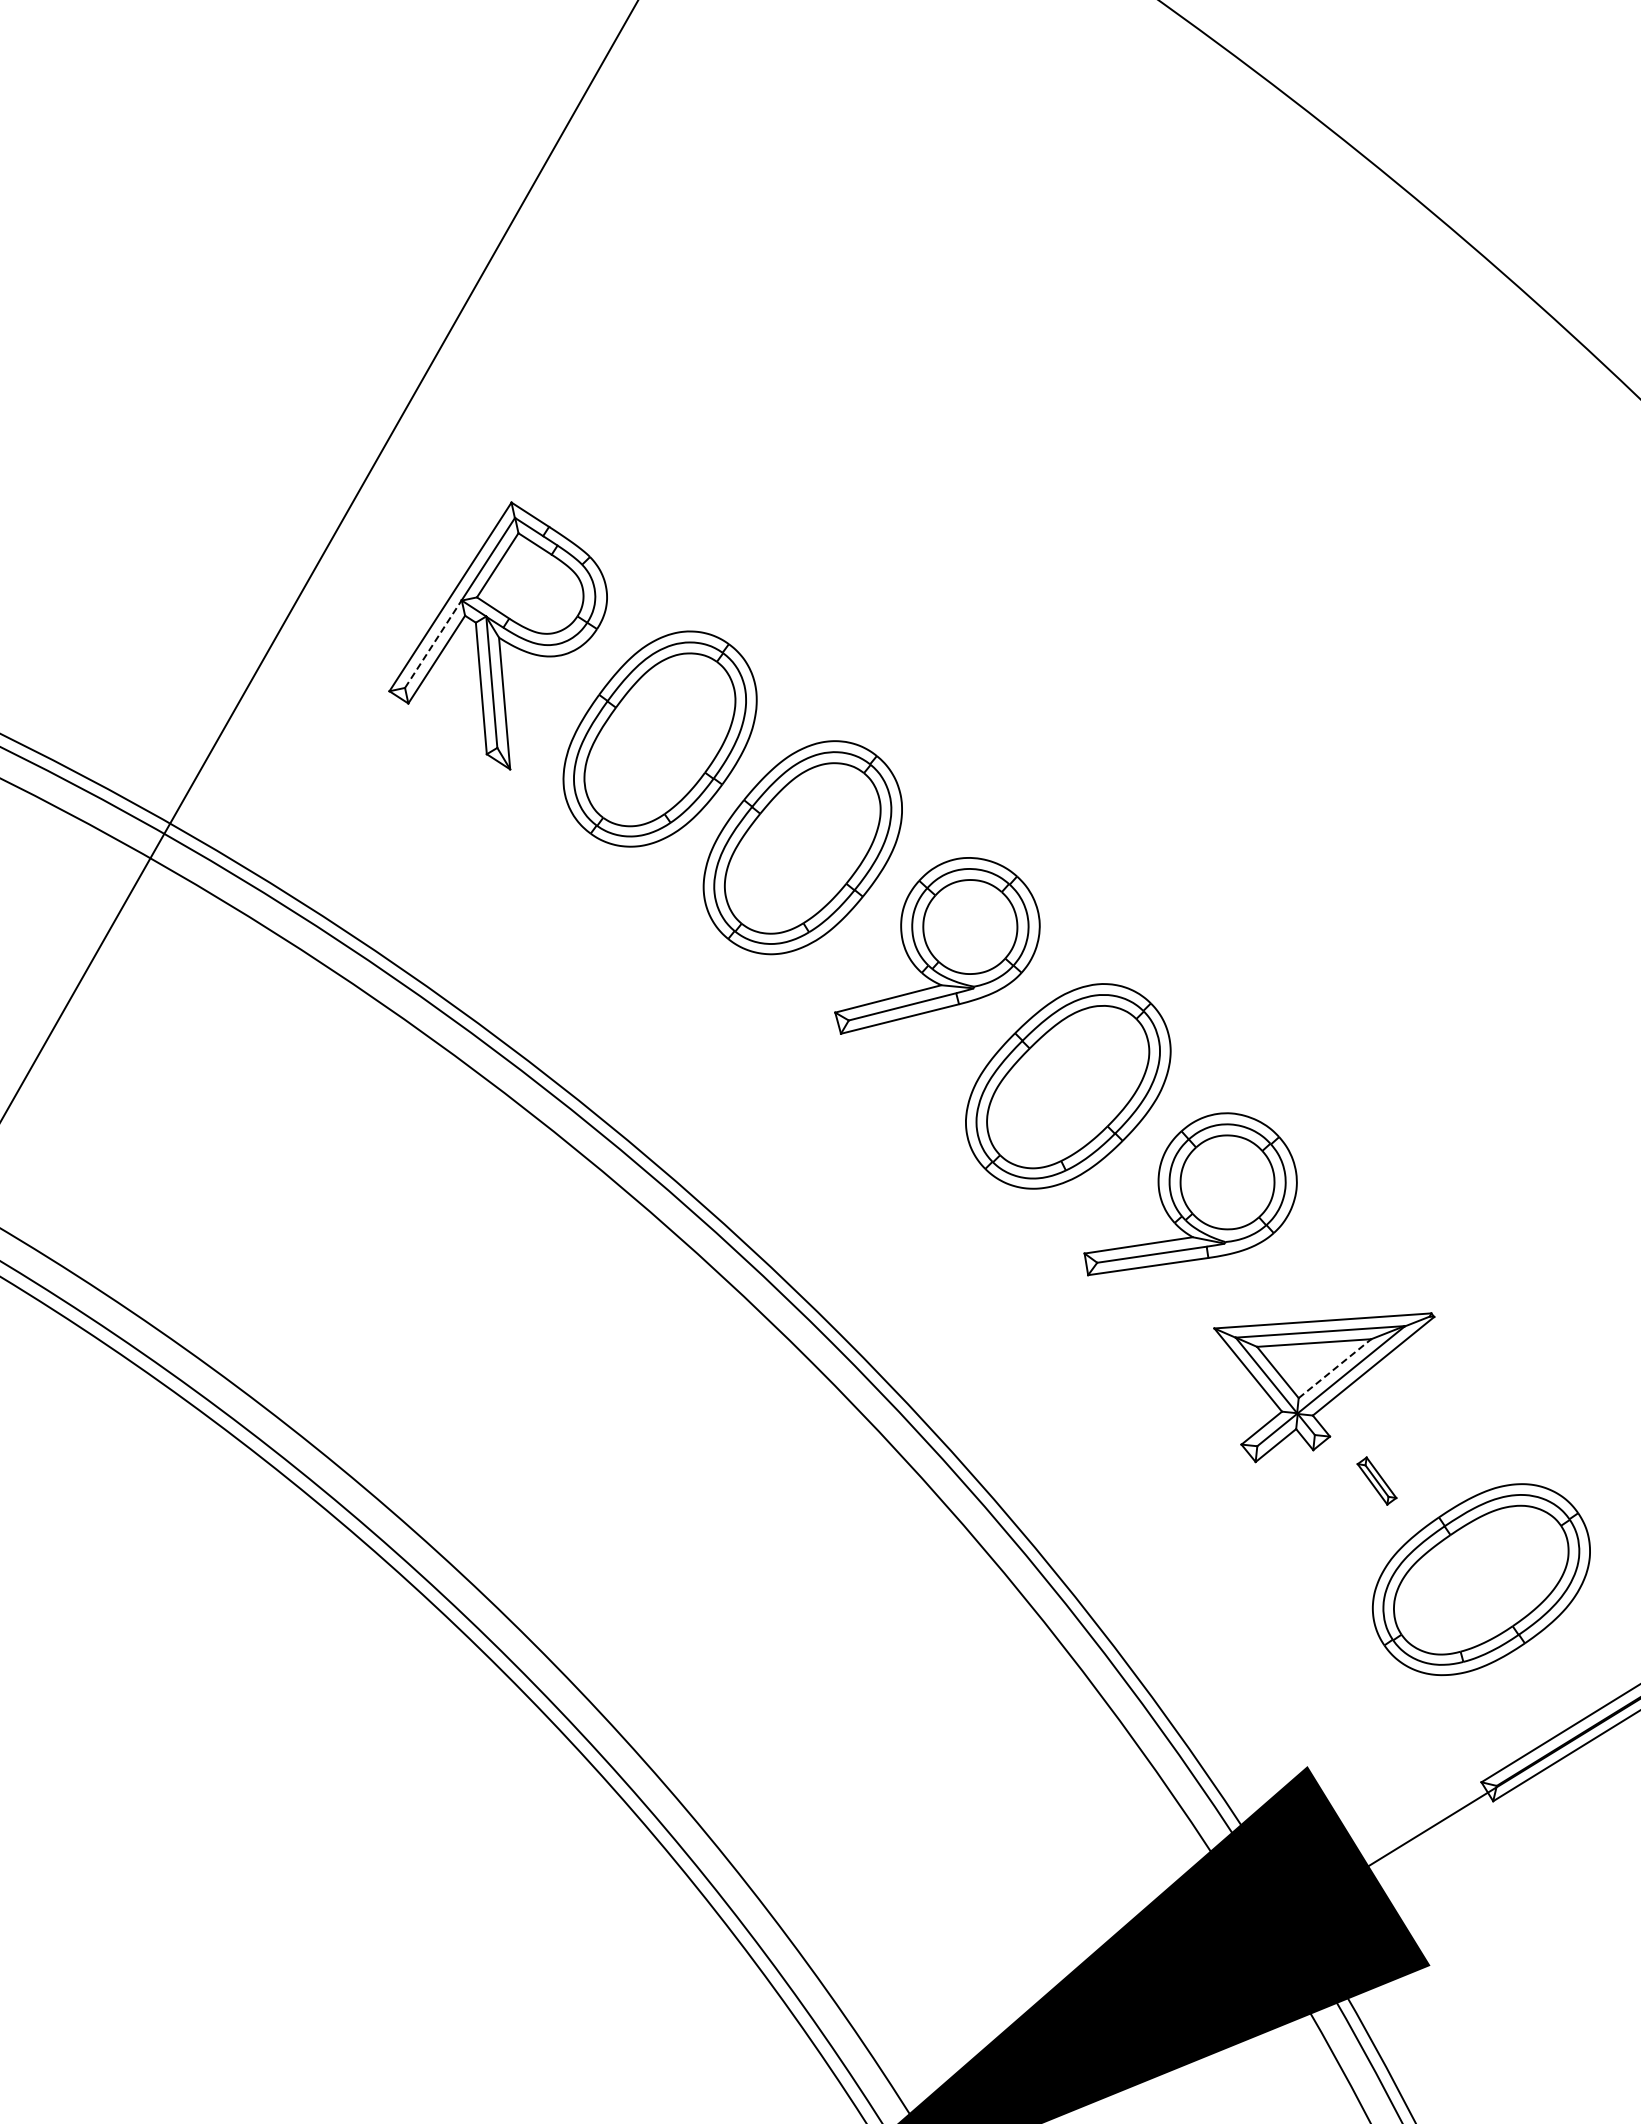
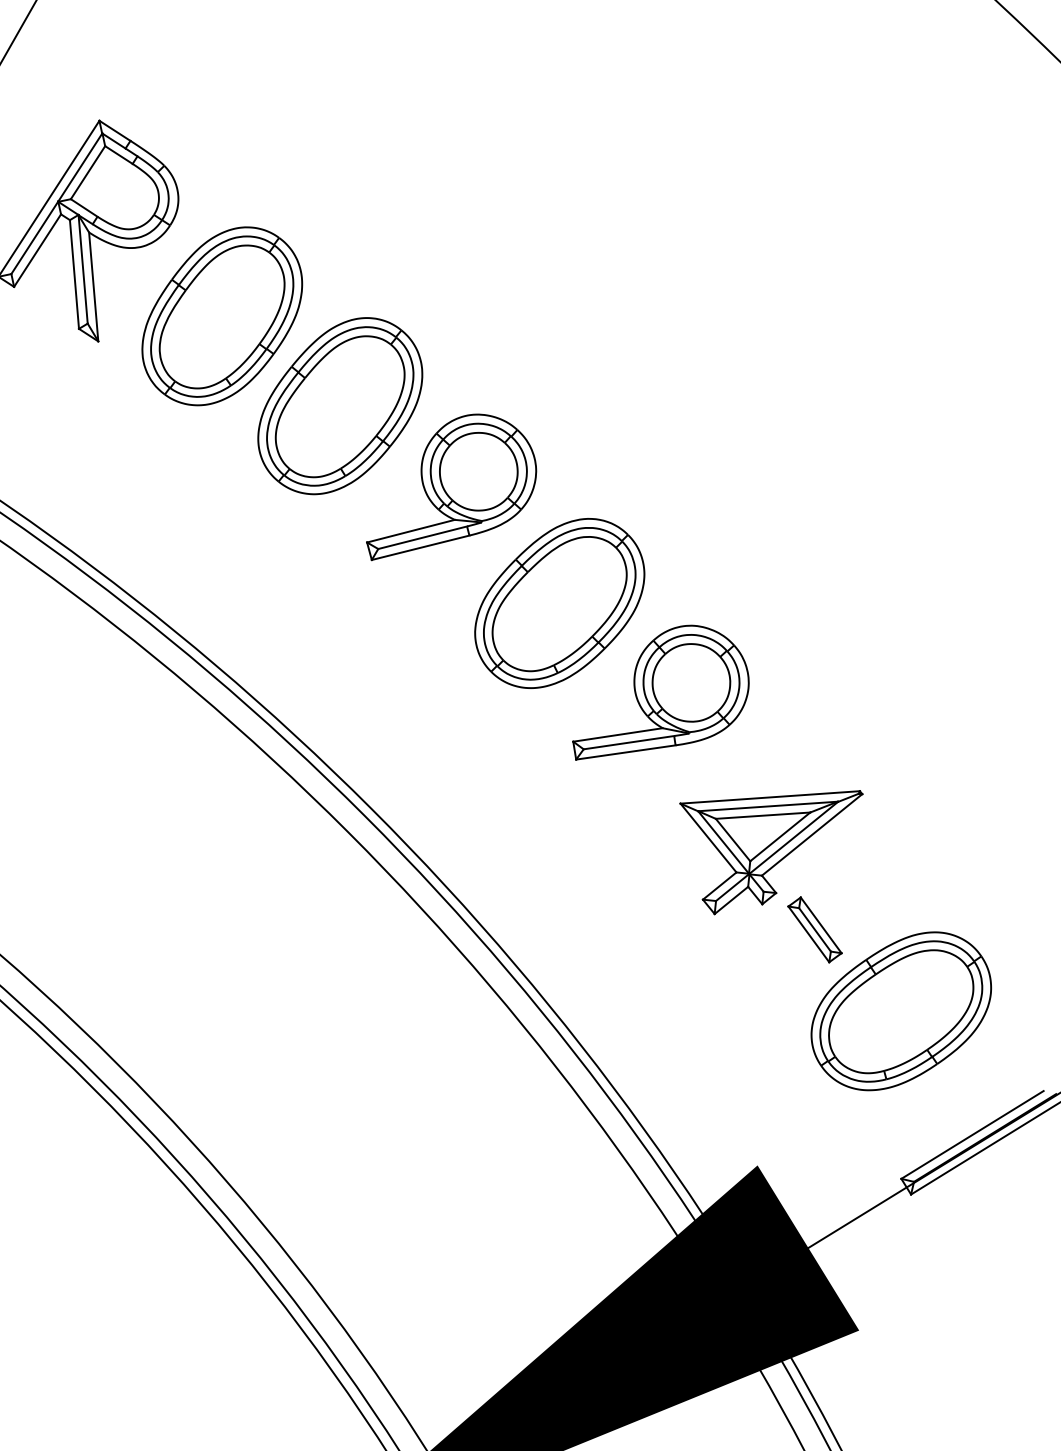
line: (433, 643) -> (34, 237), dashed -> solid
line: (1335, 1368) -> (780, 836), dashed -> solid
part: (1376, 1480) -> (814, 929), size x1.67

